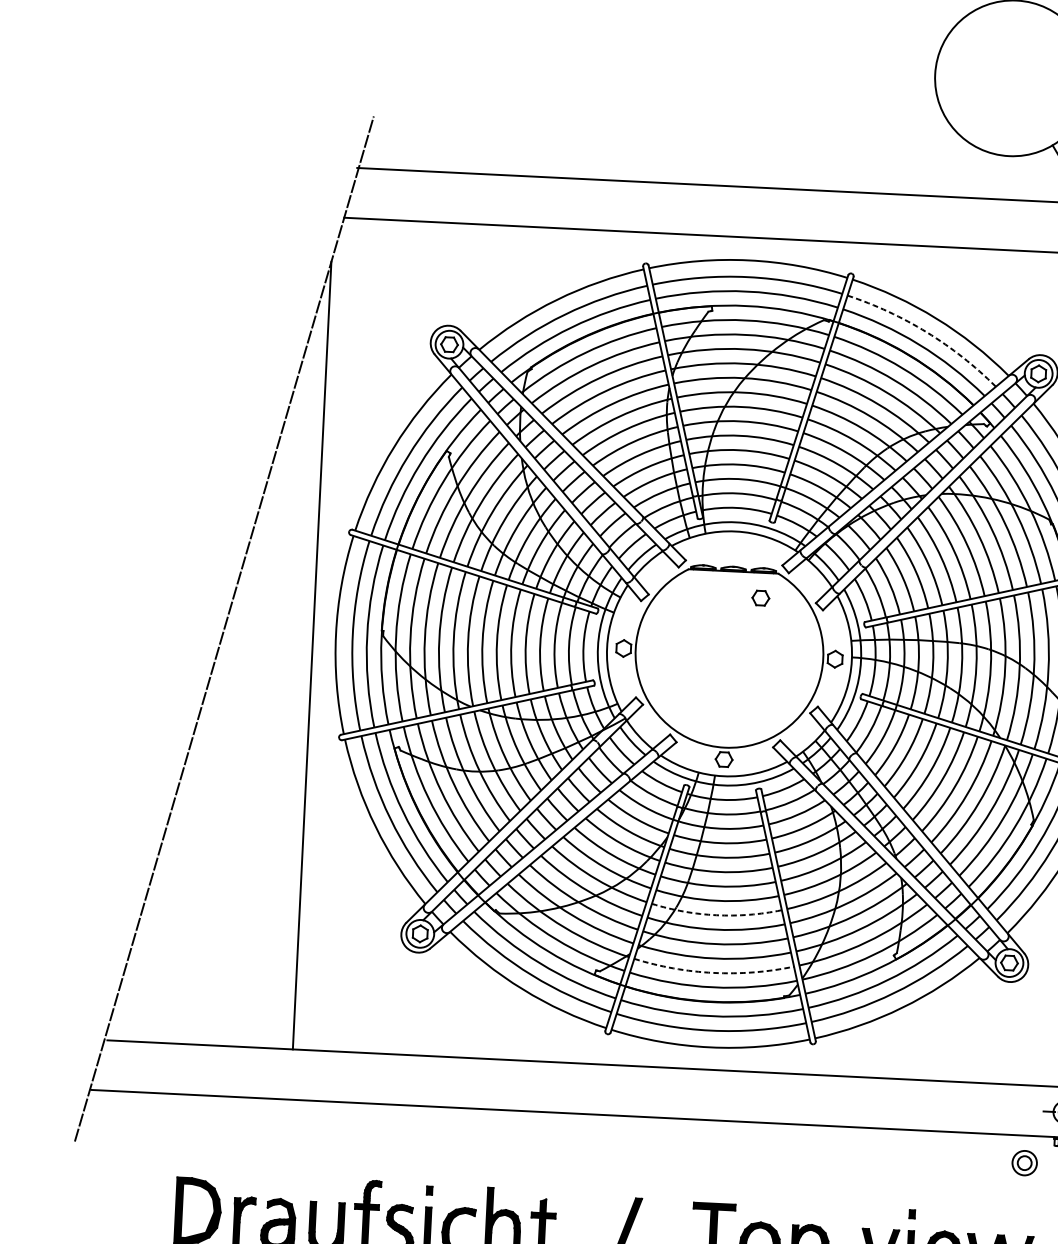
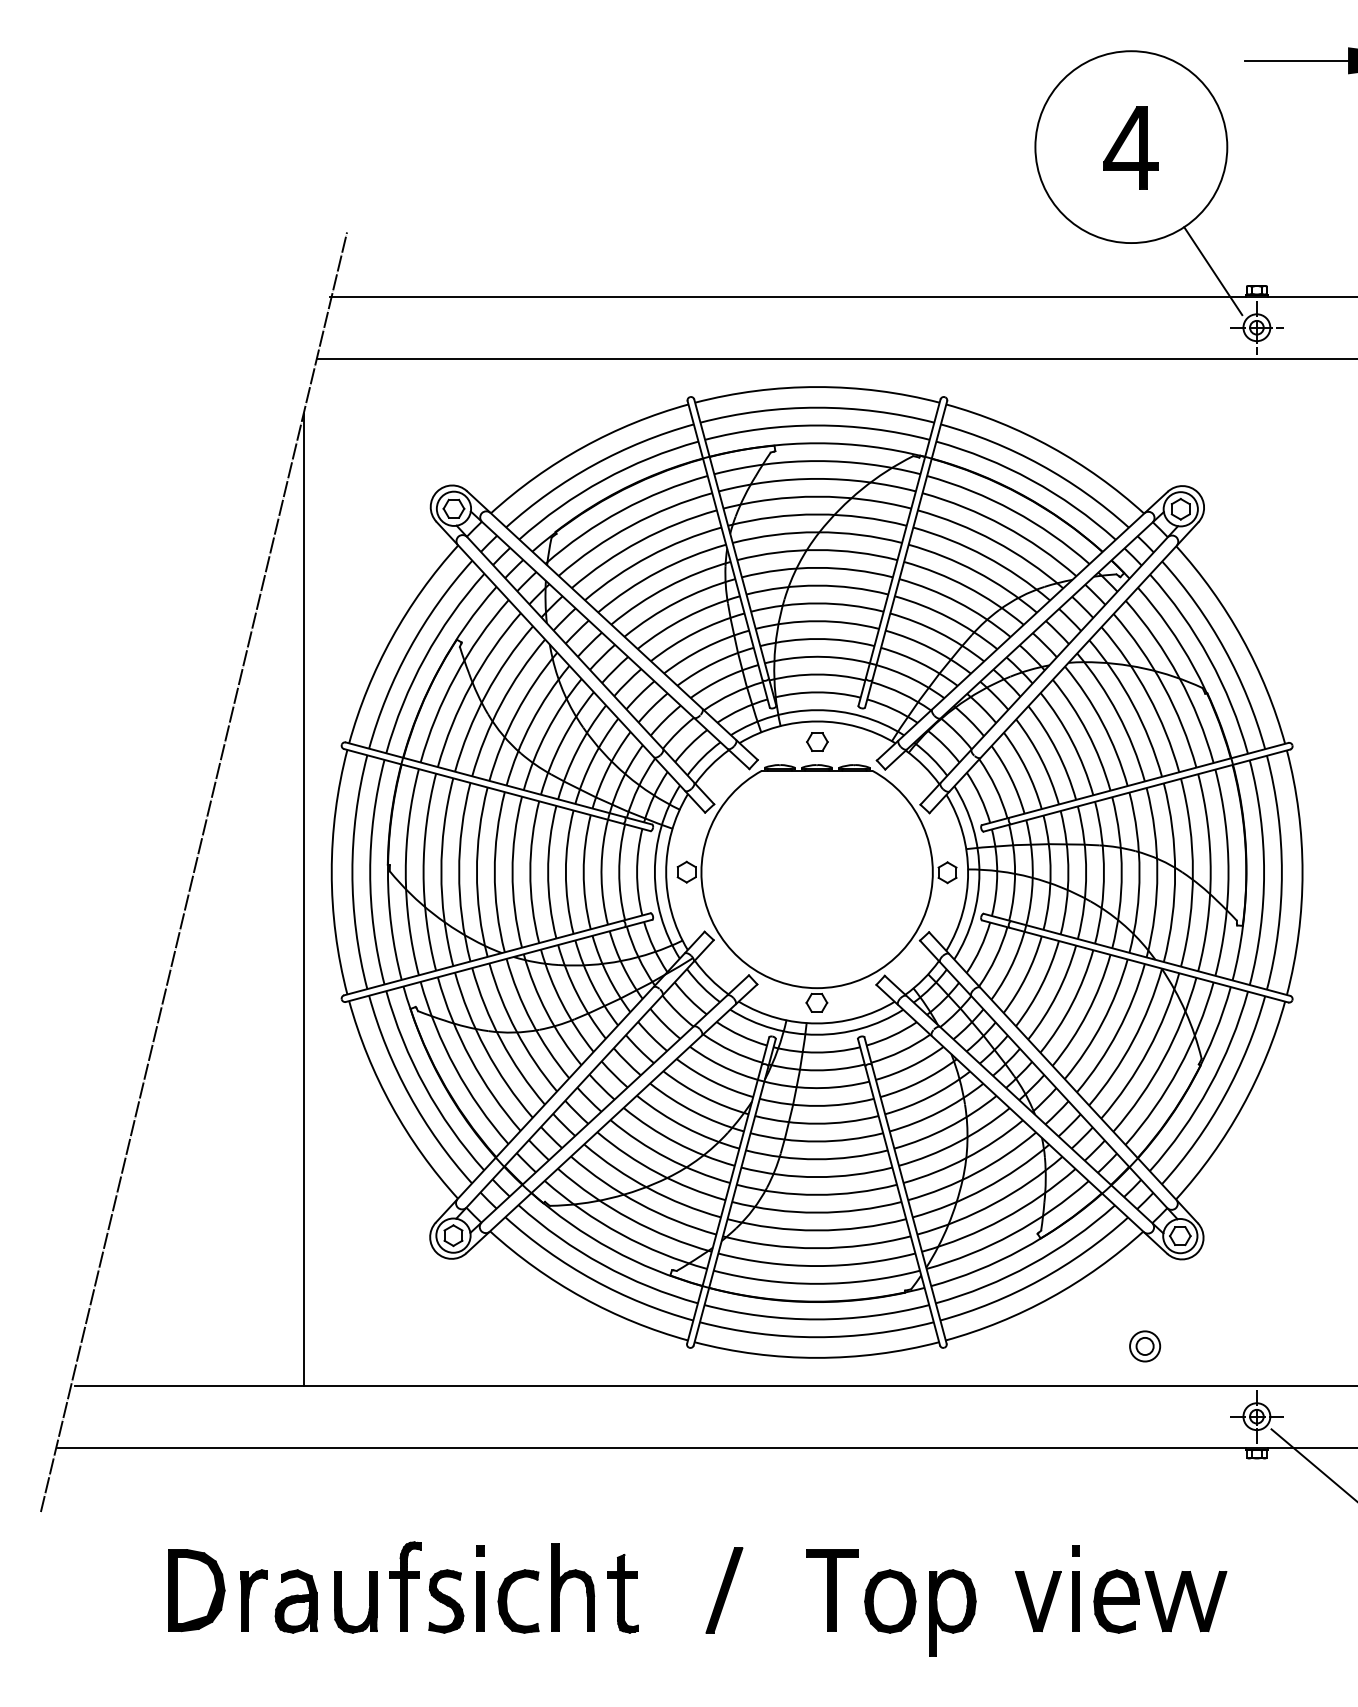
part: (1012, 78) -> (1130, 147), added
arc: (926, 332) -> (1040, 464), dashed -> solid
part: (760, 597) -> (817, 741), moved
arc: (716, 914) -> (816, 1194), dashed -> solid
arc: (713, 973) -> (816, 1266), dashed -> solid
part: (1025, 1163) -> (1145, 1346), moved

